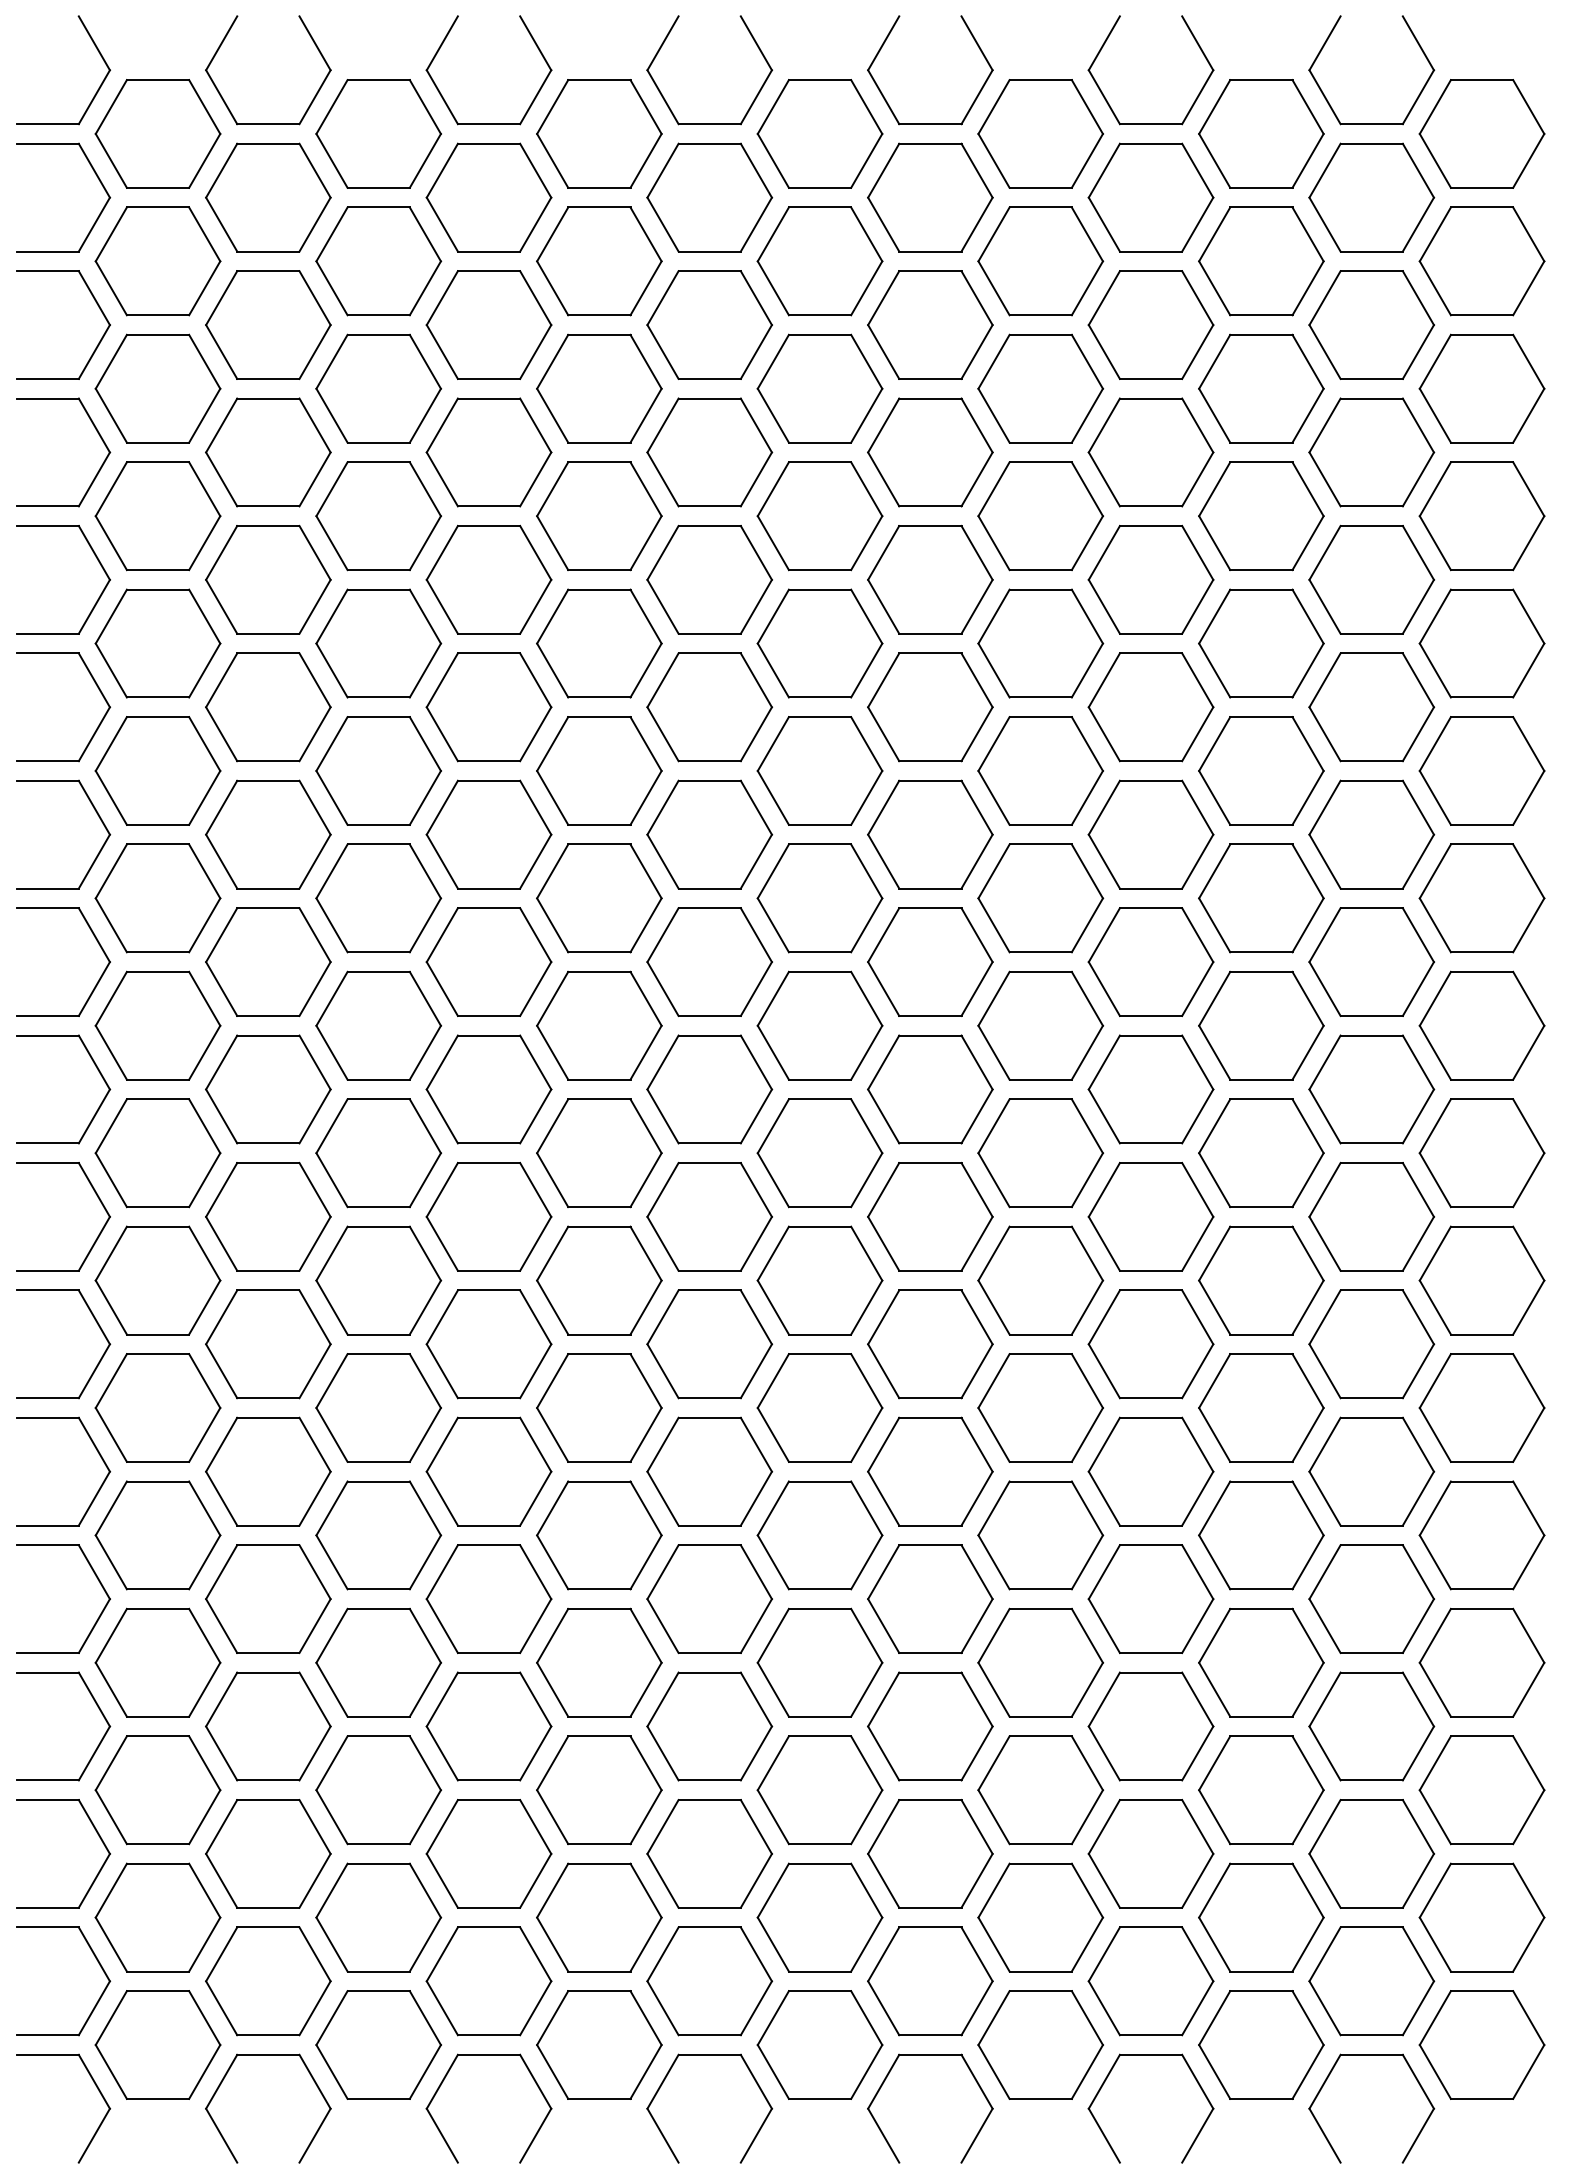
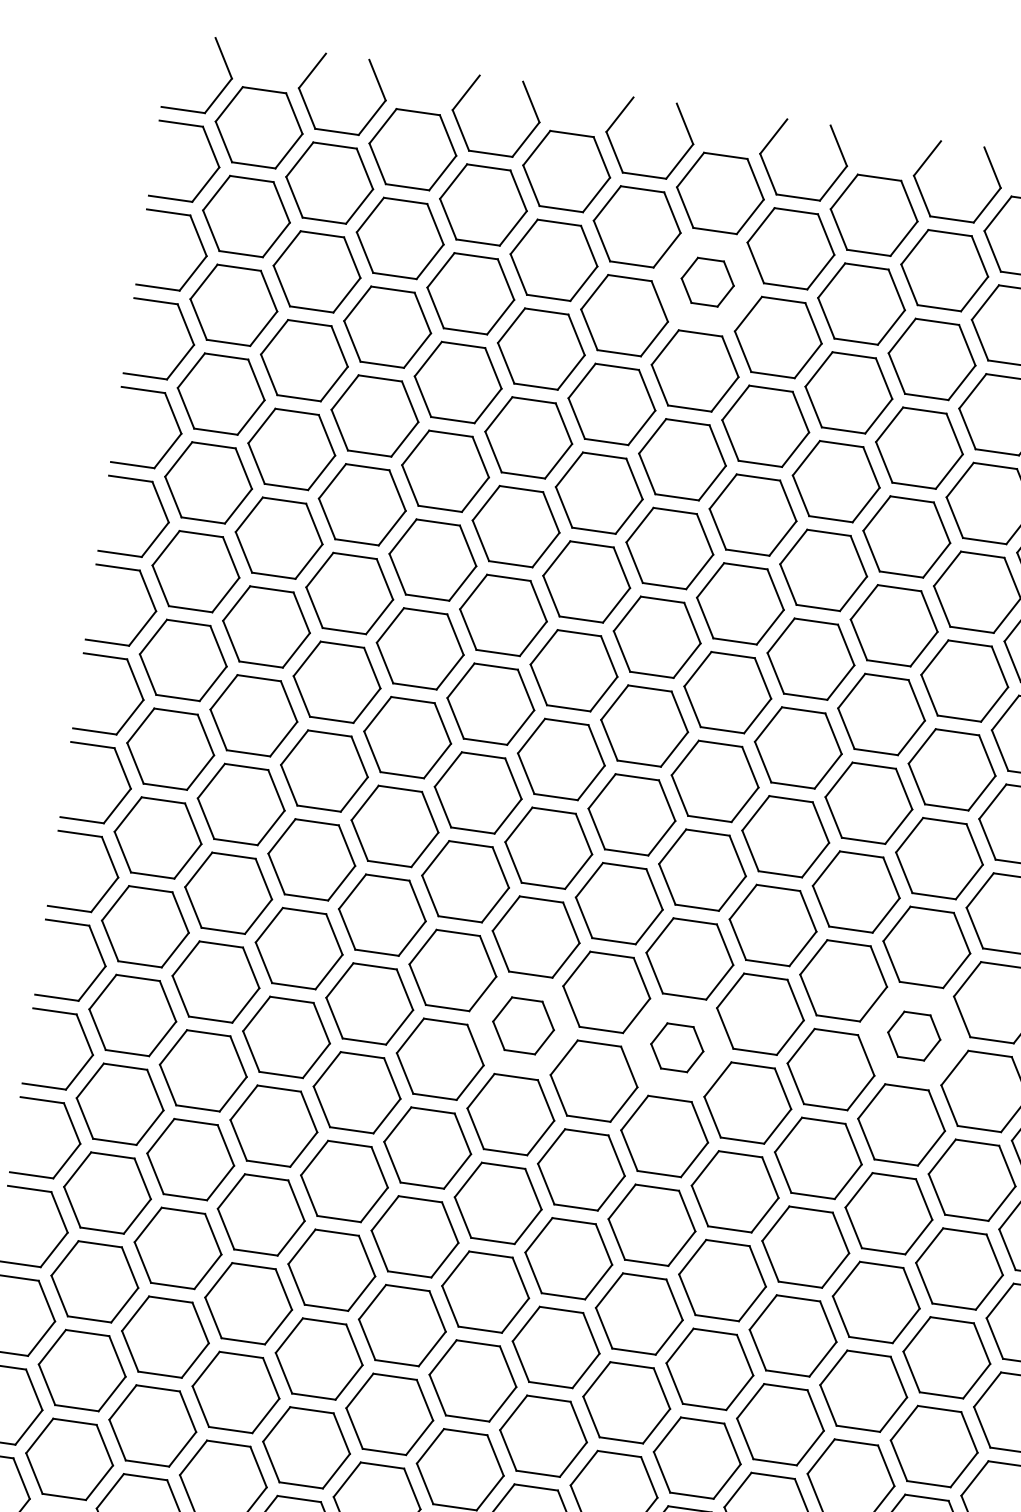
part: (819, 261) -> (707, 282), size x0.6
part: (1261, 1280) -> (914, 1036), size x0.6
part: (709, 1344) -> (523, 1025), size x0.7
part: (930, 1344) -> (677, 1047), size x0.6

